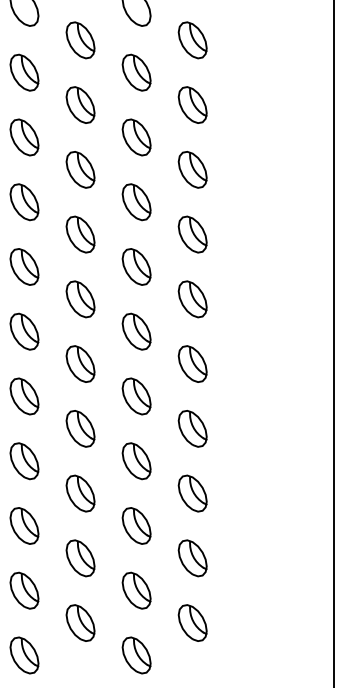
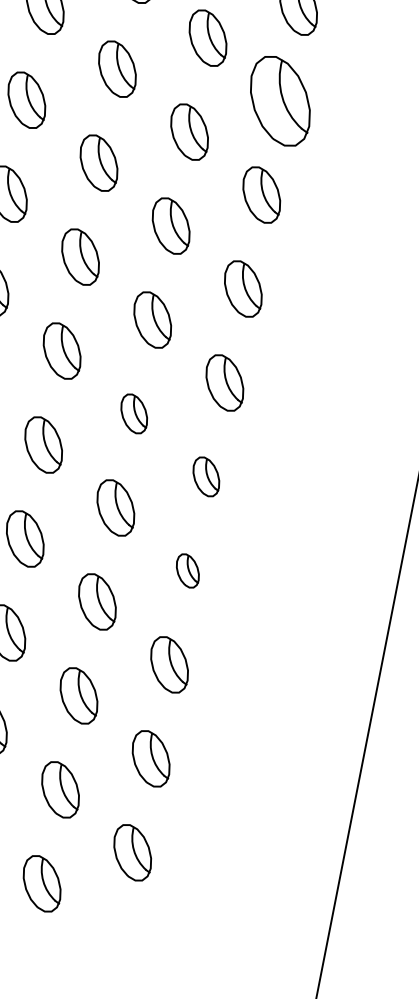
part: (192, 104) -> (280, 100), size x1.6
part: (136, 331) -> (134, 413), size x0.7
part: (192, 363) -> (206, 476), size x0.7
part: (192, 428) -> (187, 570), size x0.6

